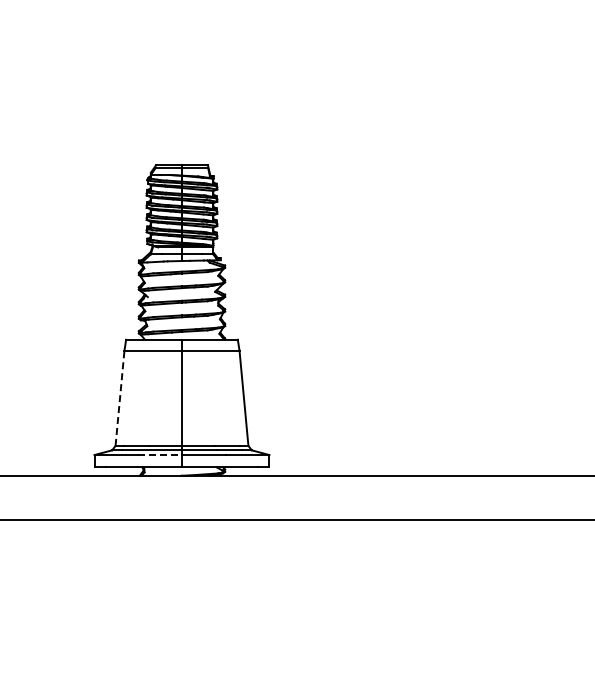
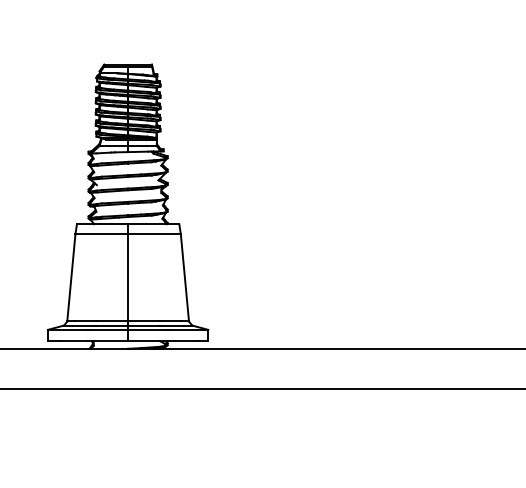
line: (120, 398) -> (71, 278), dashed -> solid
line: (160, 455) -> (108, 330), dashed -> solid

